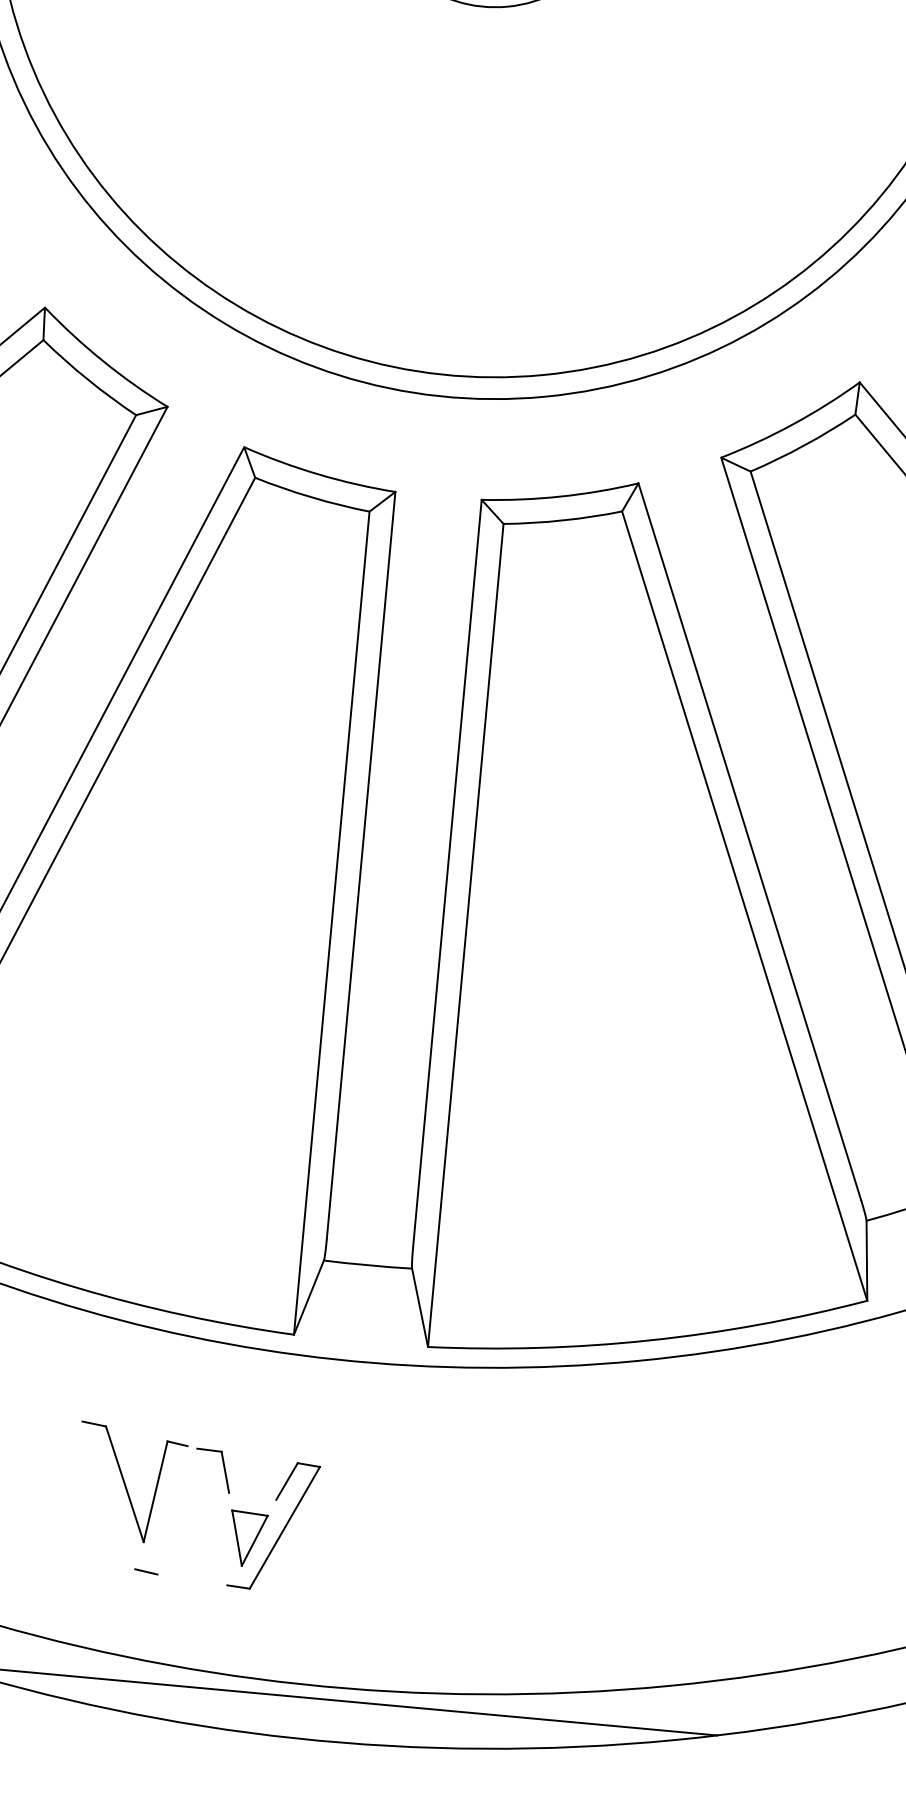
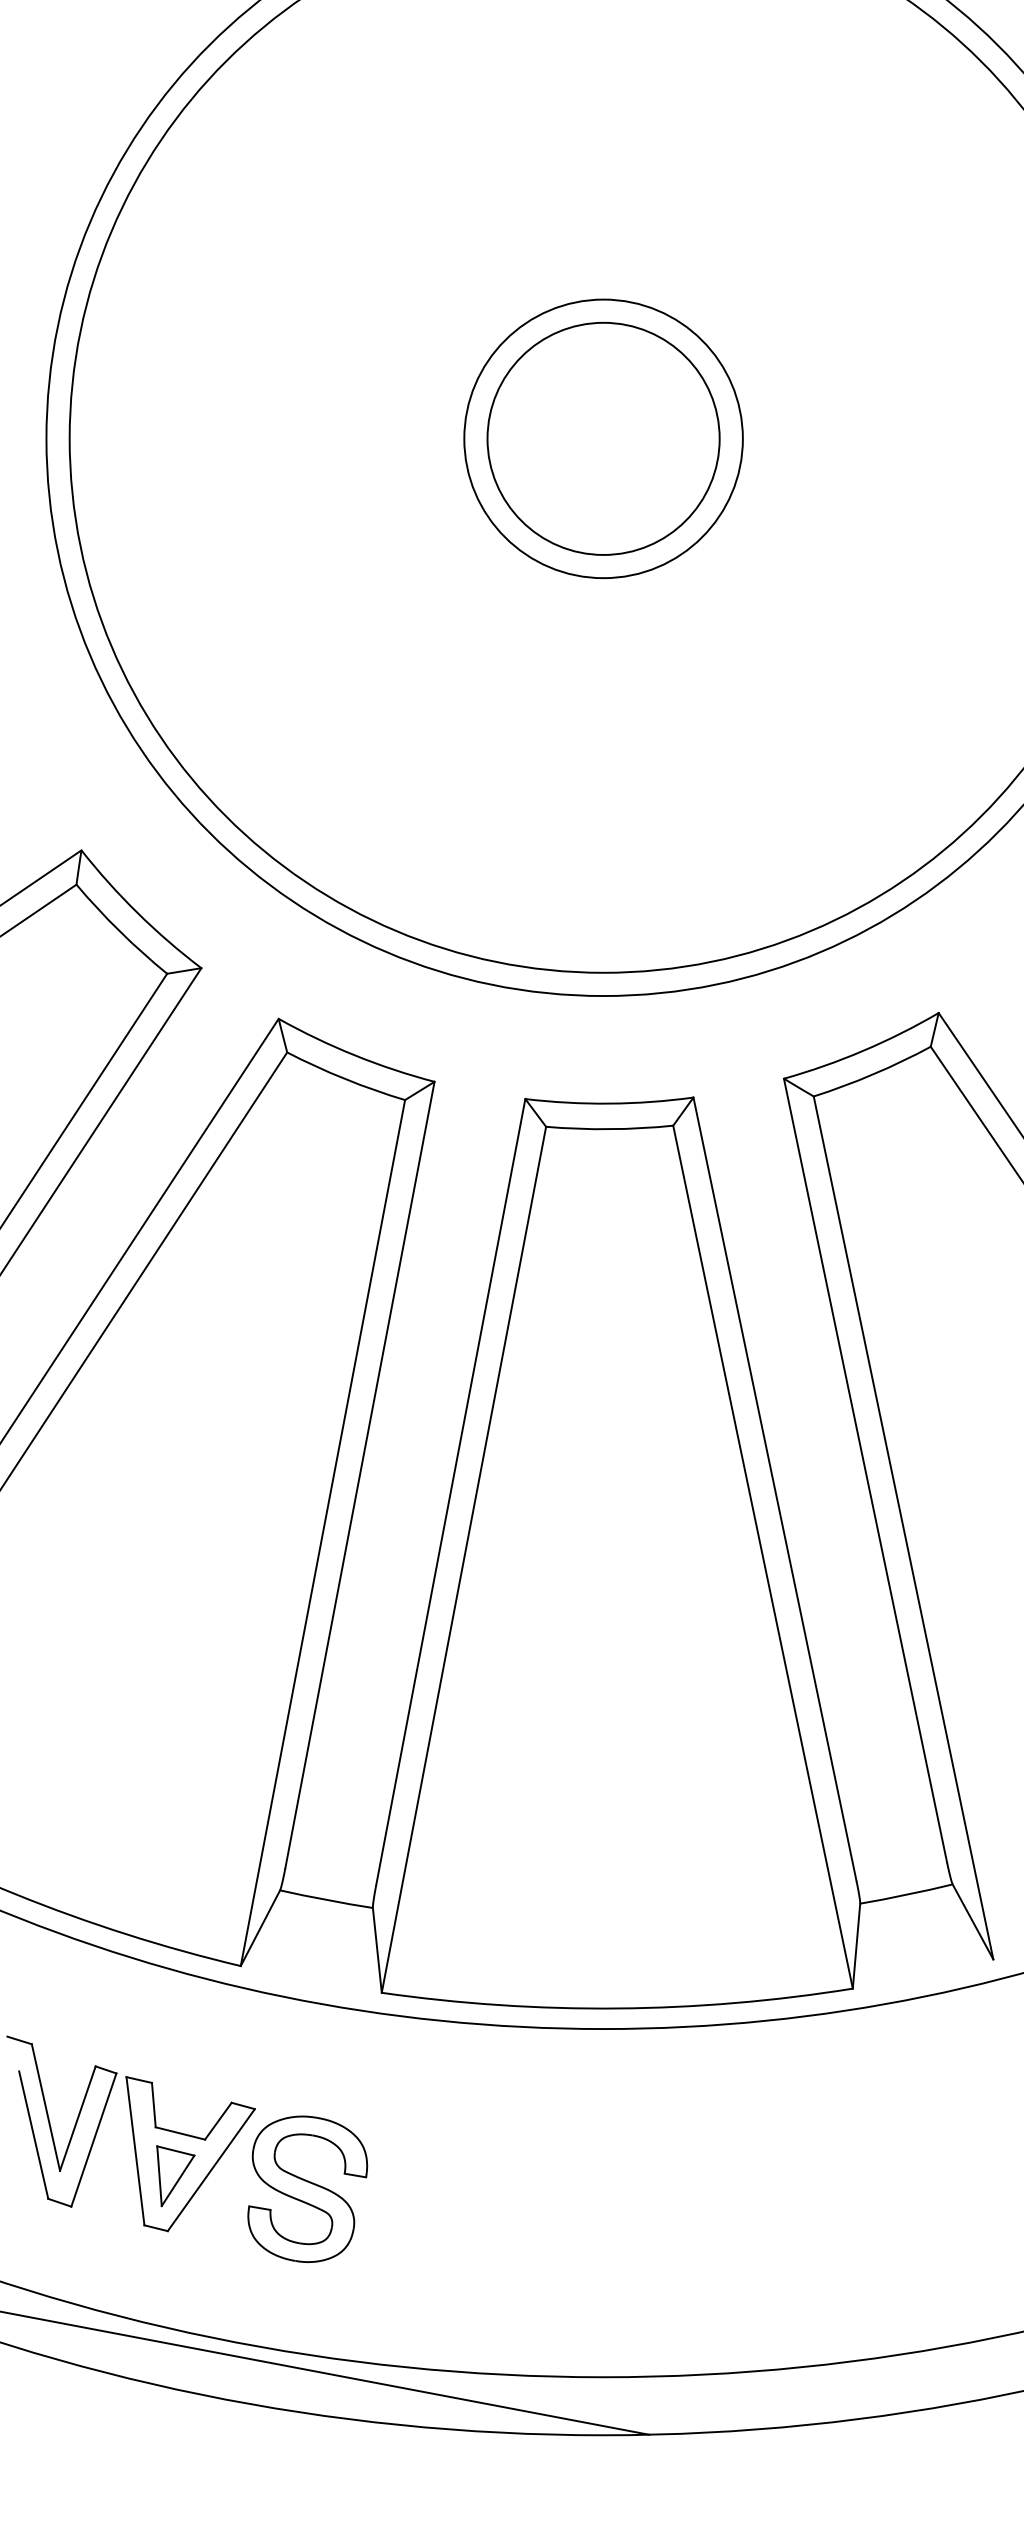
line: (252, 1496) -> (180, 2133), added
line: (172, 1509) -> (93, 2139), added
line: (115, 1510) -> (33, 2134), added
line: (212, 1517) -> (135, 2151), added
part: (376, 1536) -> (307, 2188), added

